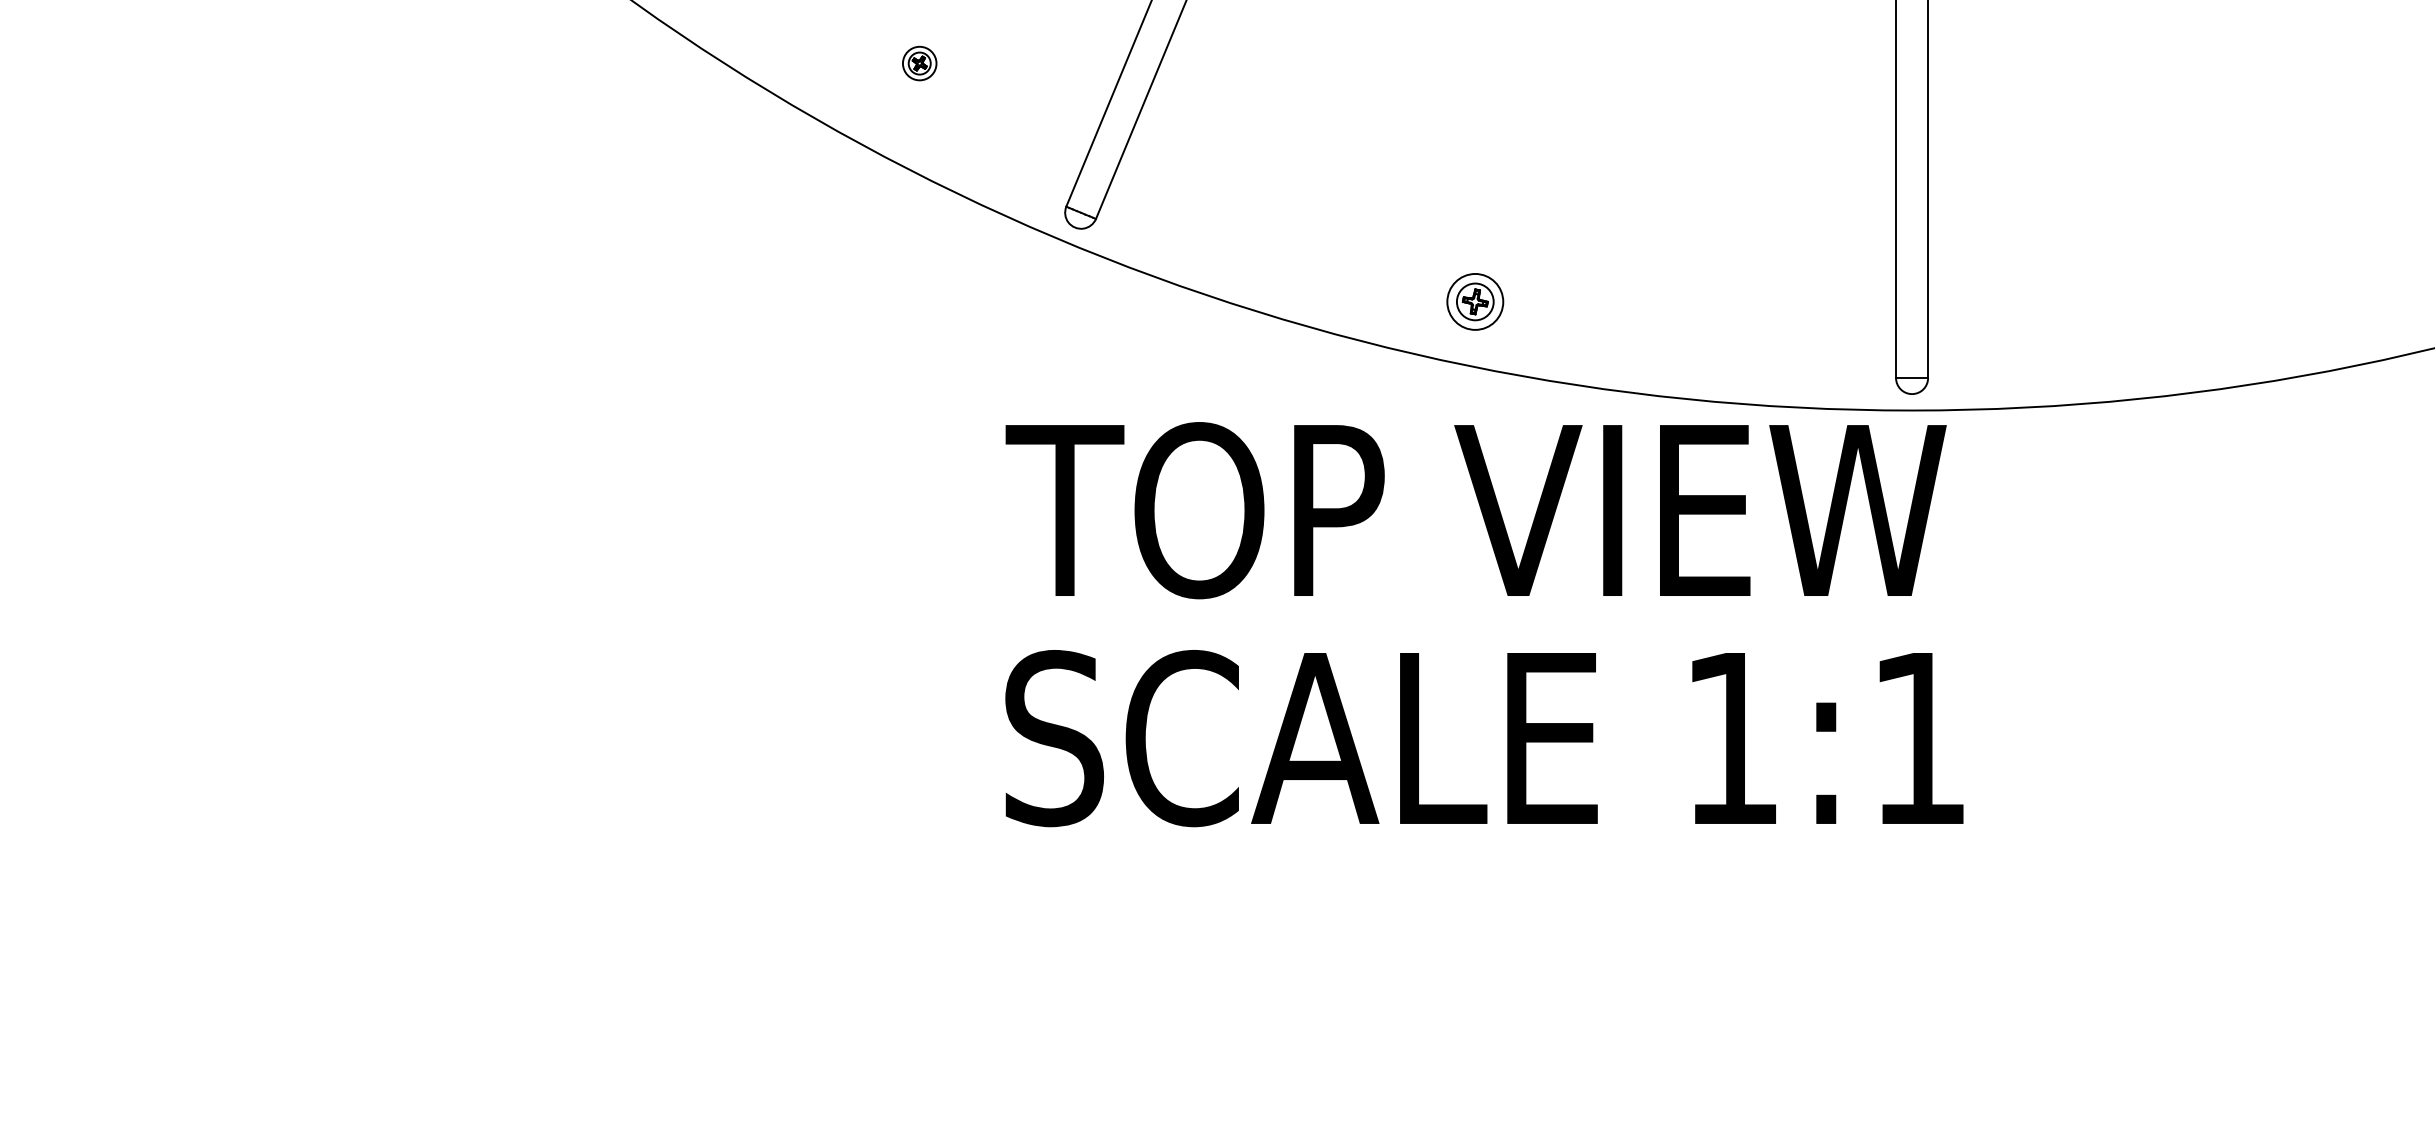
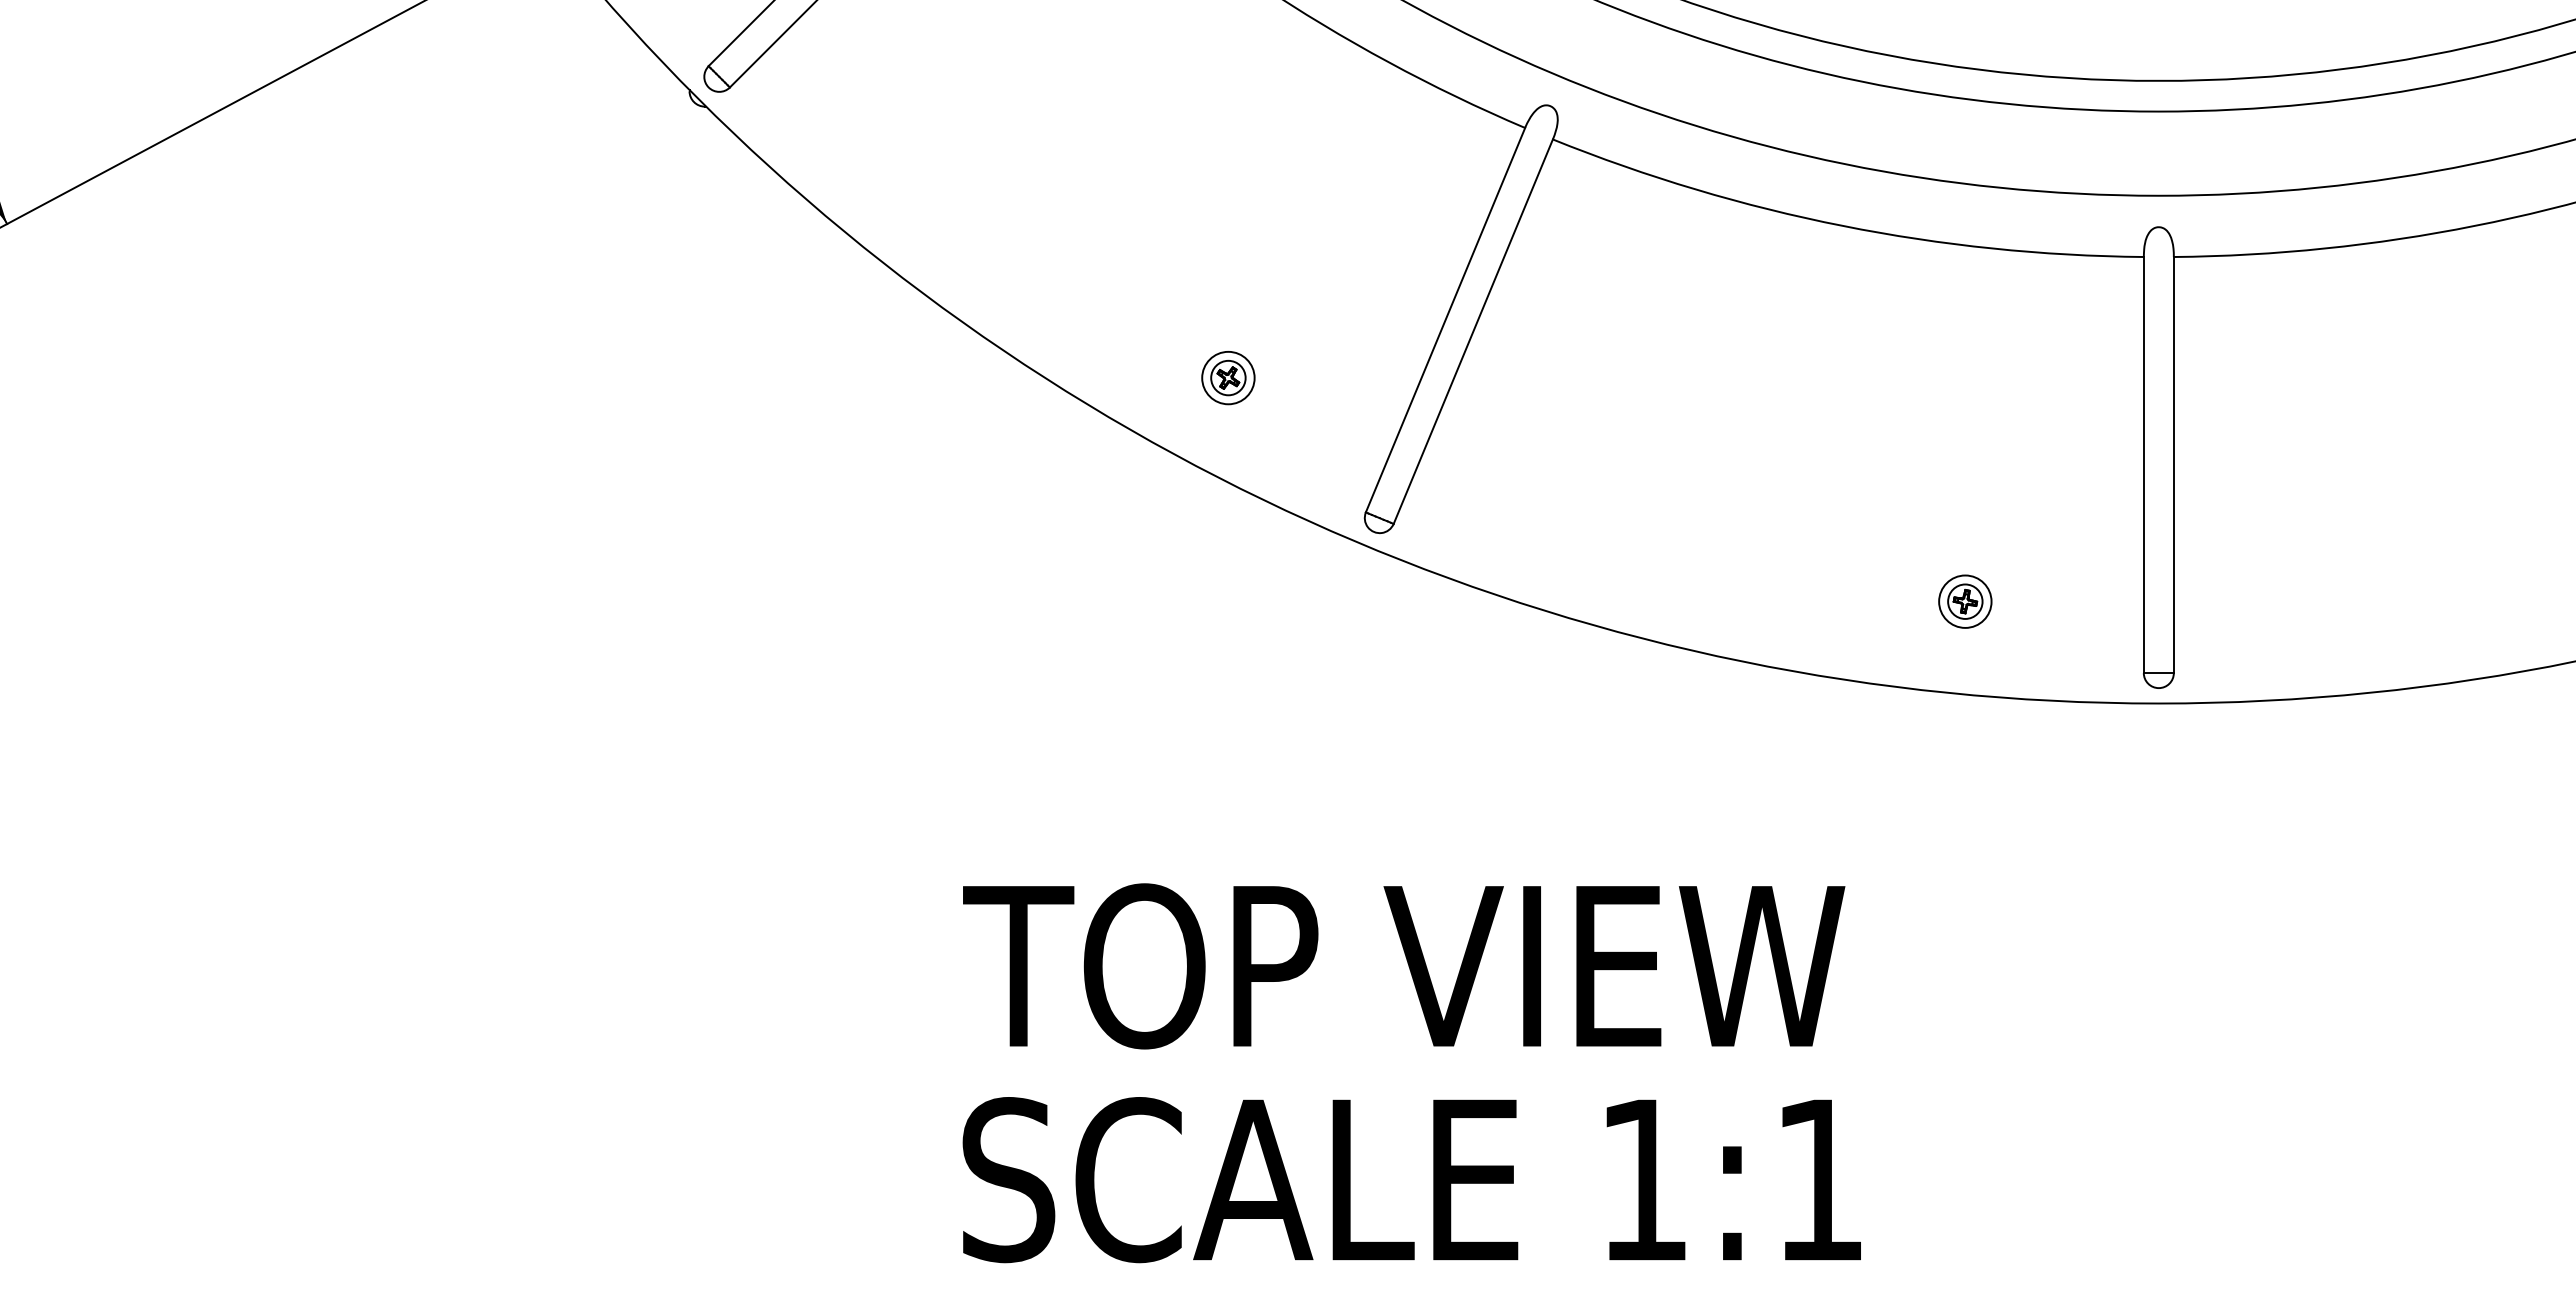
part: (919, 63) -> (1228, 378), size x1.67
part: (1475, 301) -> (1965, 601), moved
text: (1484, 624) -> (1411, 1073), moved

